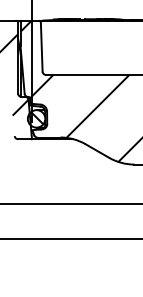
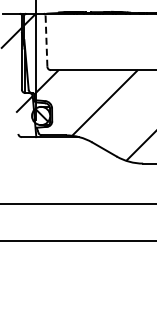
line: (41, 47) -> (46, 41), solid -> dashed

